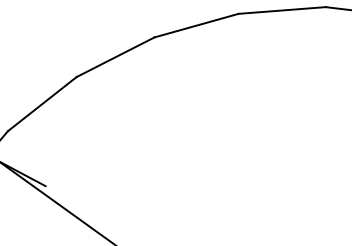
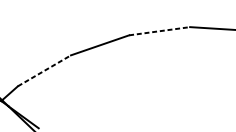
line: (196, 25) -> (159, 31), solid -> dashed
line: (42, 104) -> (44, 71), solid -> dashed

